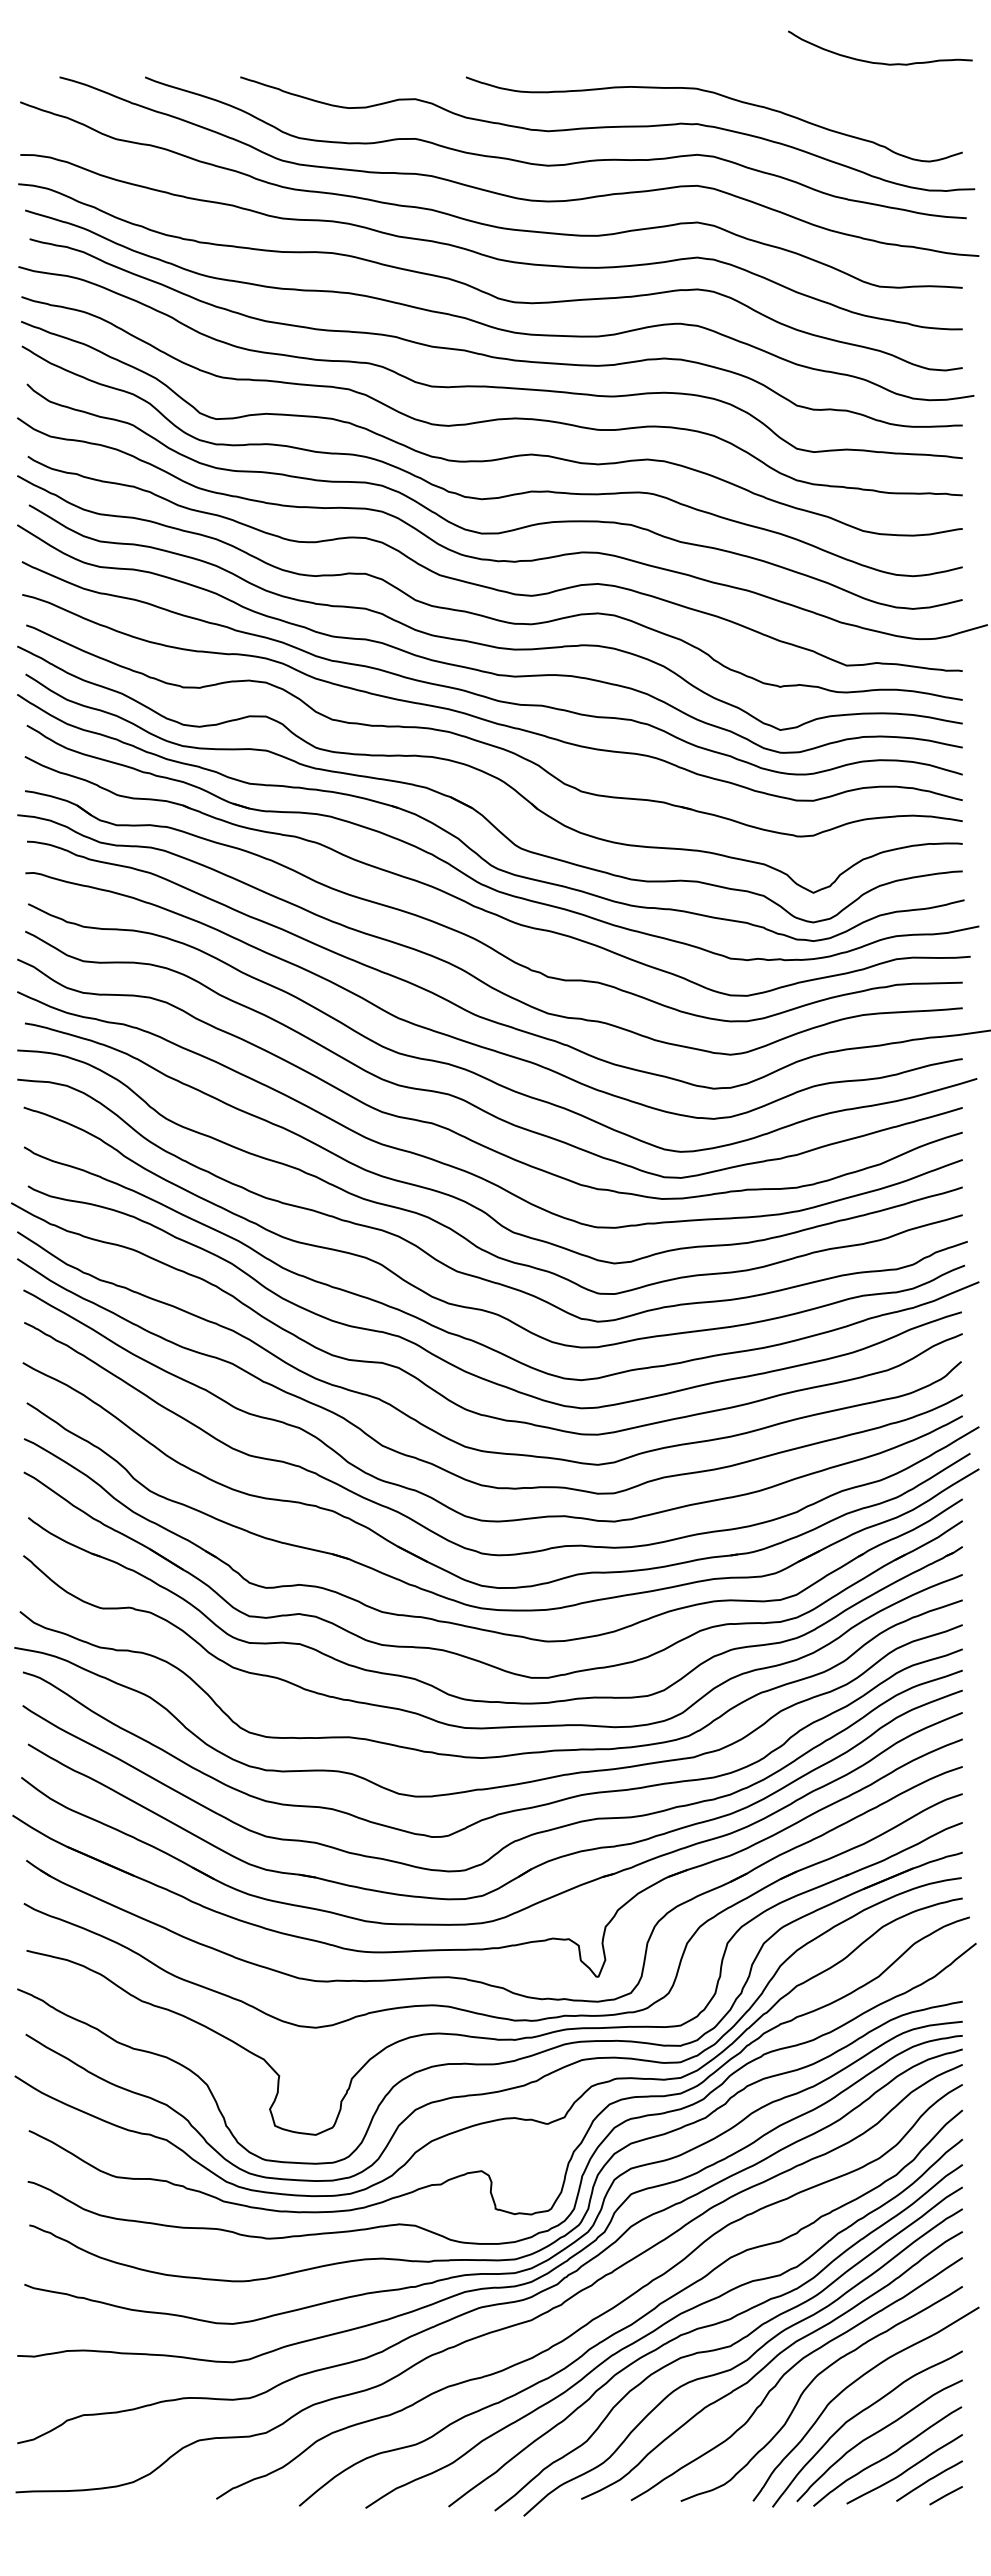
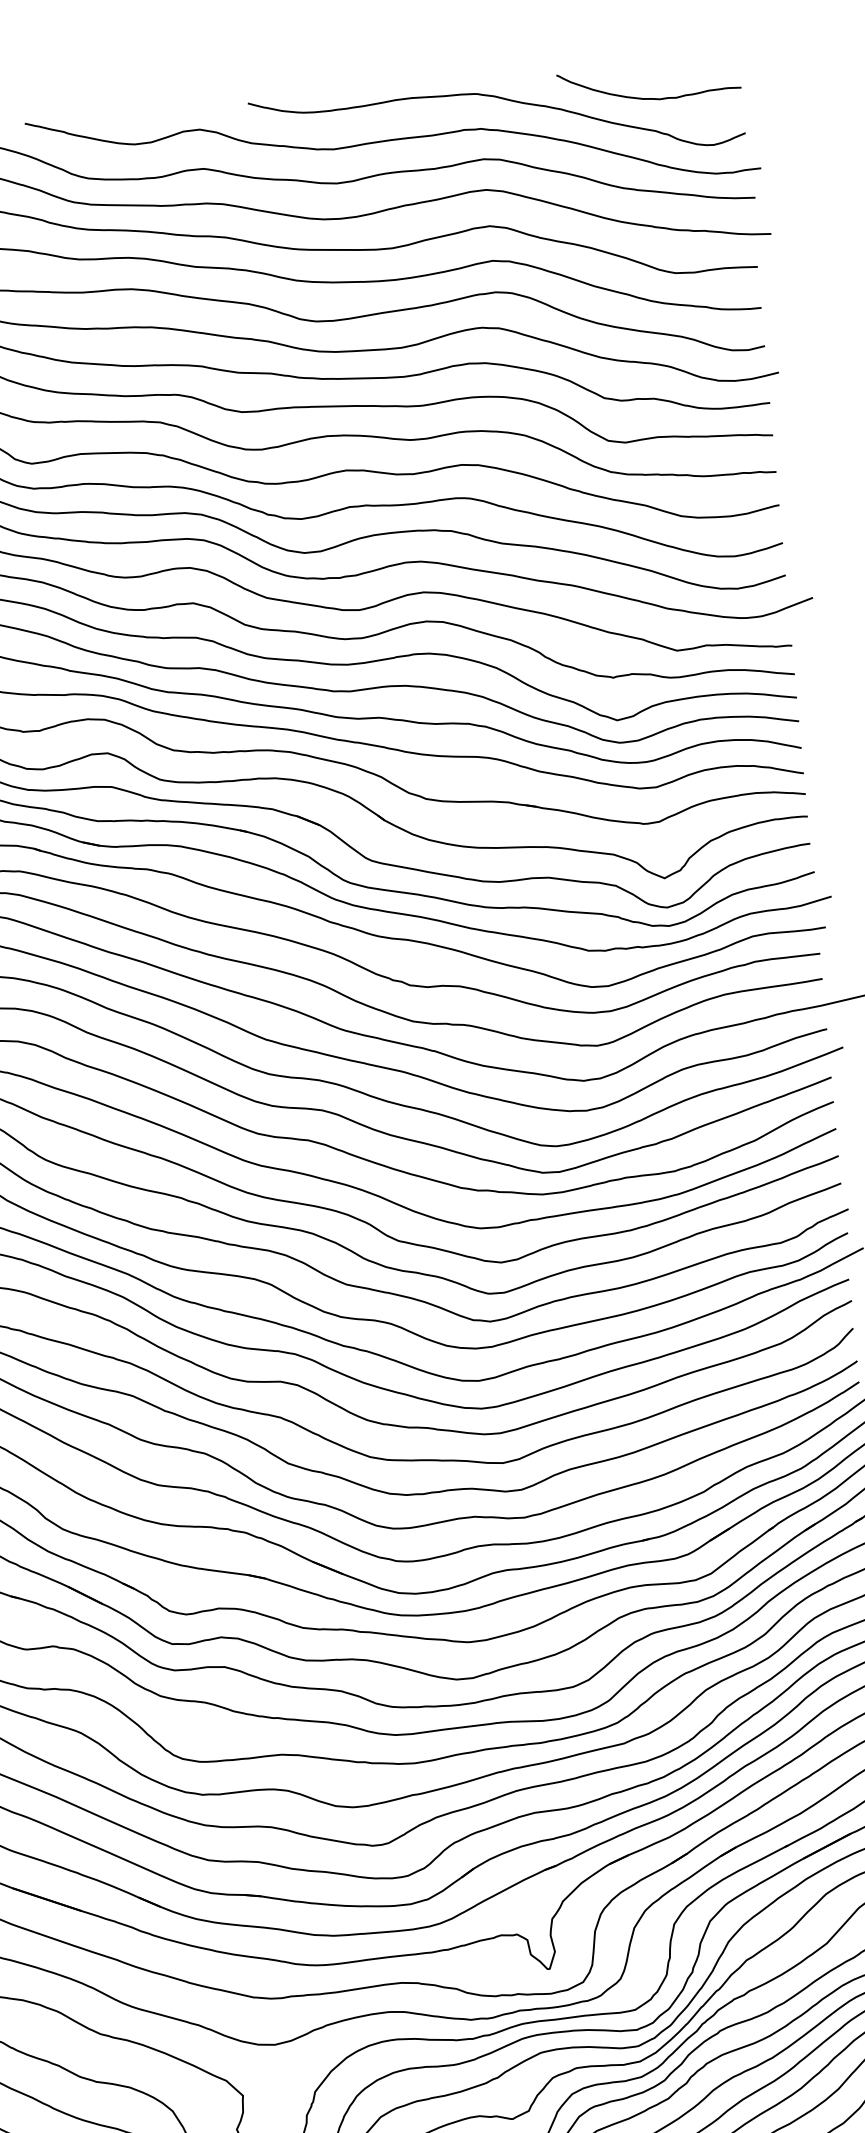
curve: (880, 62) -> (650, 97), moved

